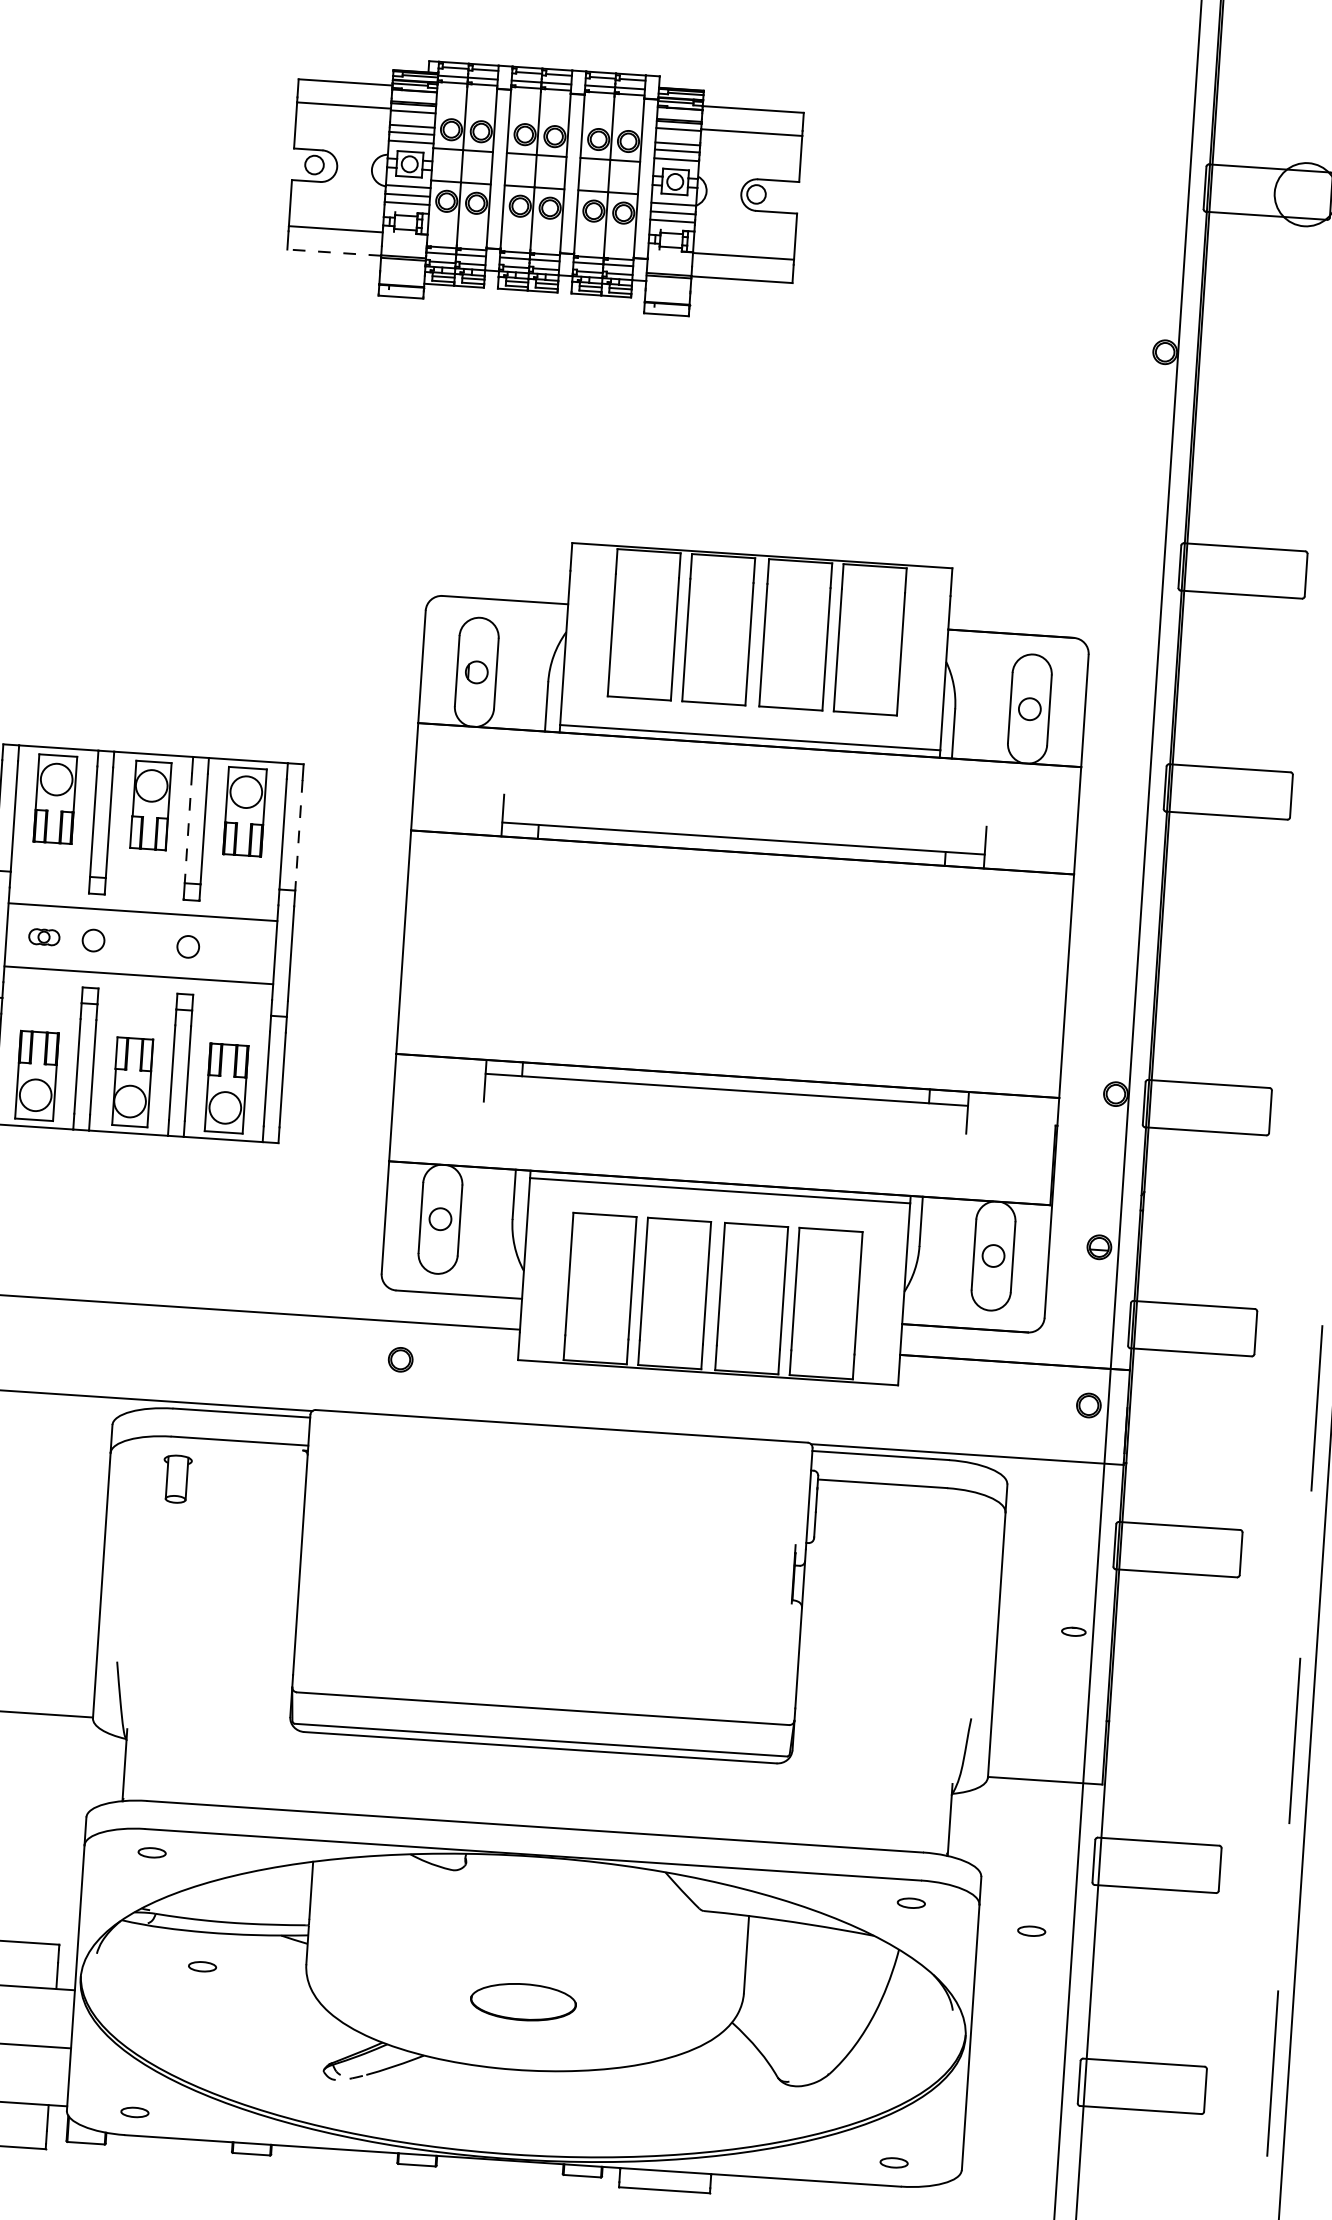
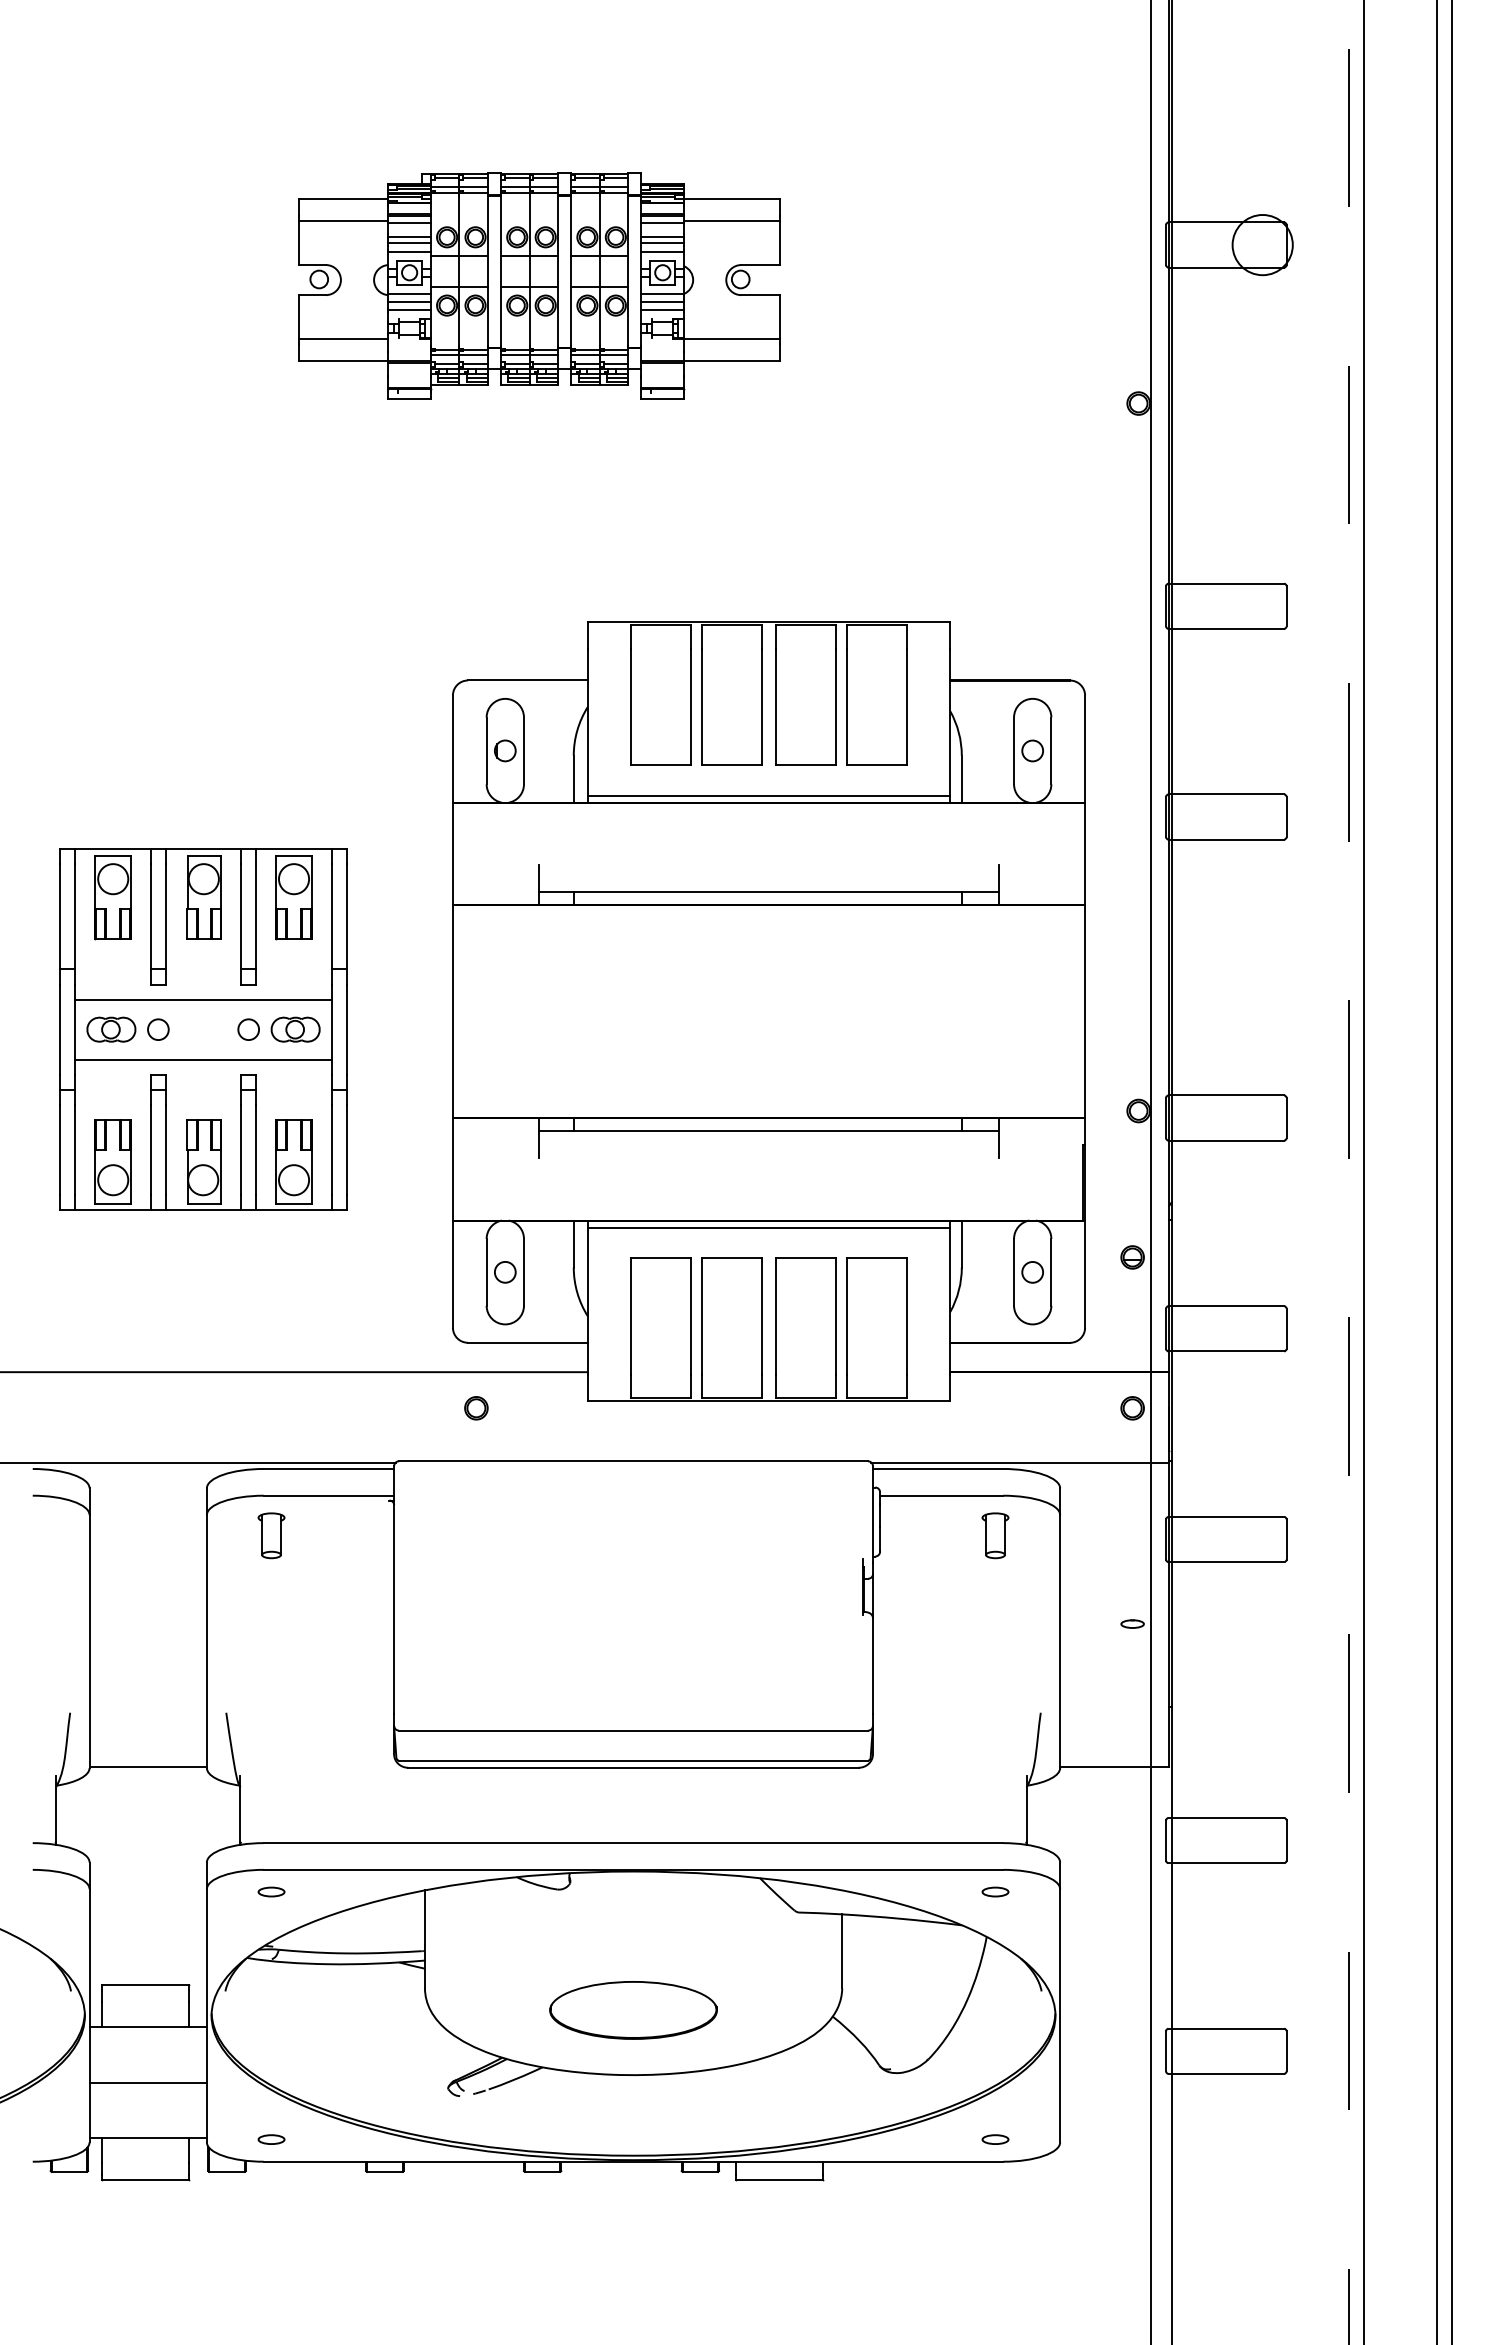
line: (334, 252) -> (343, 361), dashed -> solid
line: (188, 827) -> (241, 916), dashed -> solid
line: (298, 835) -> (346, 916), dashed -> solid
part: (44, 937) -> (111, 1029), size x1.67
part: (237, 949) -> (295, 1029), added
part: (936, 1529) -> (995, 1535), added
part: (1031, 1930) -> (1111, 1910), removed
part: (202, 1966) -> (326, 1996), removed
part: (523, 2002) -> (633, 2010), size x1.67

